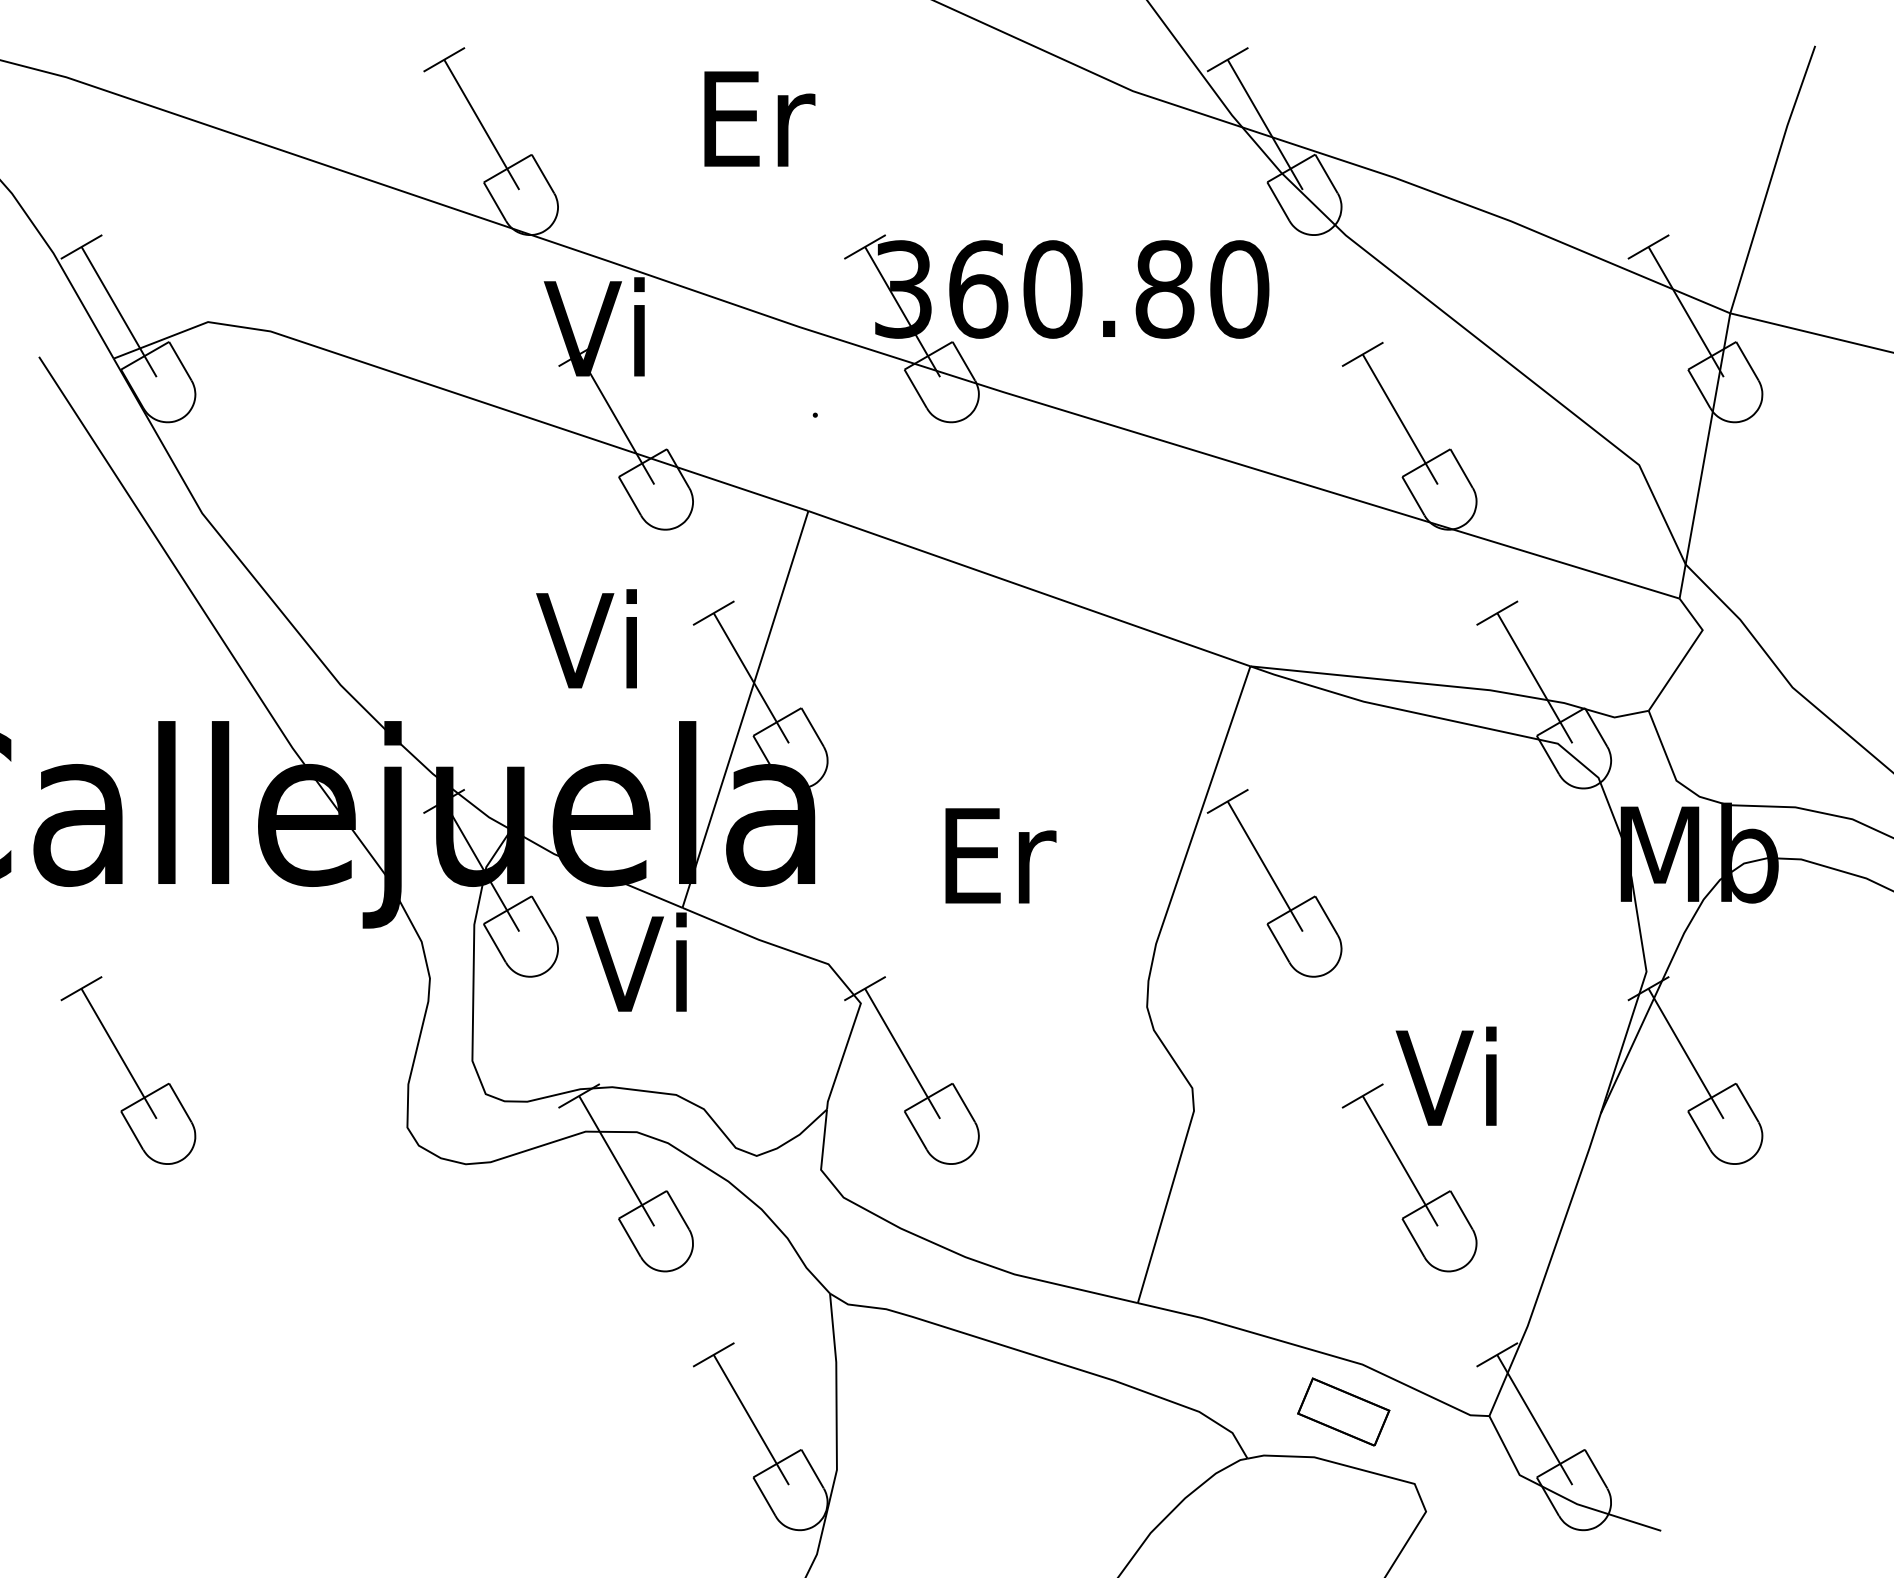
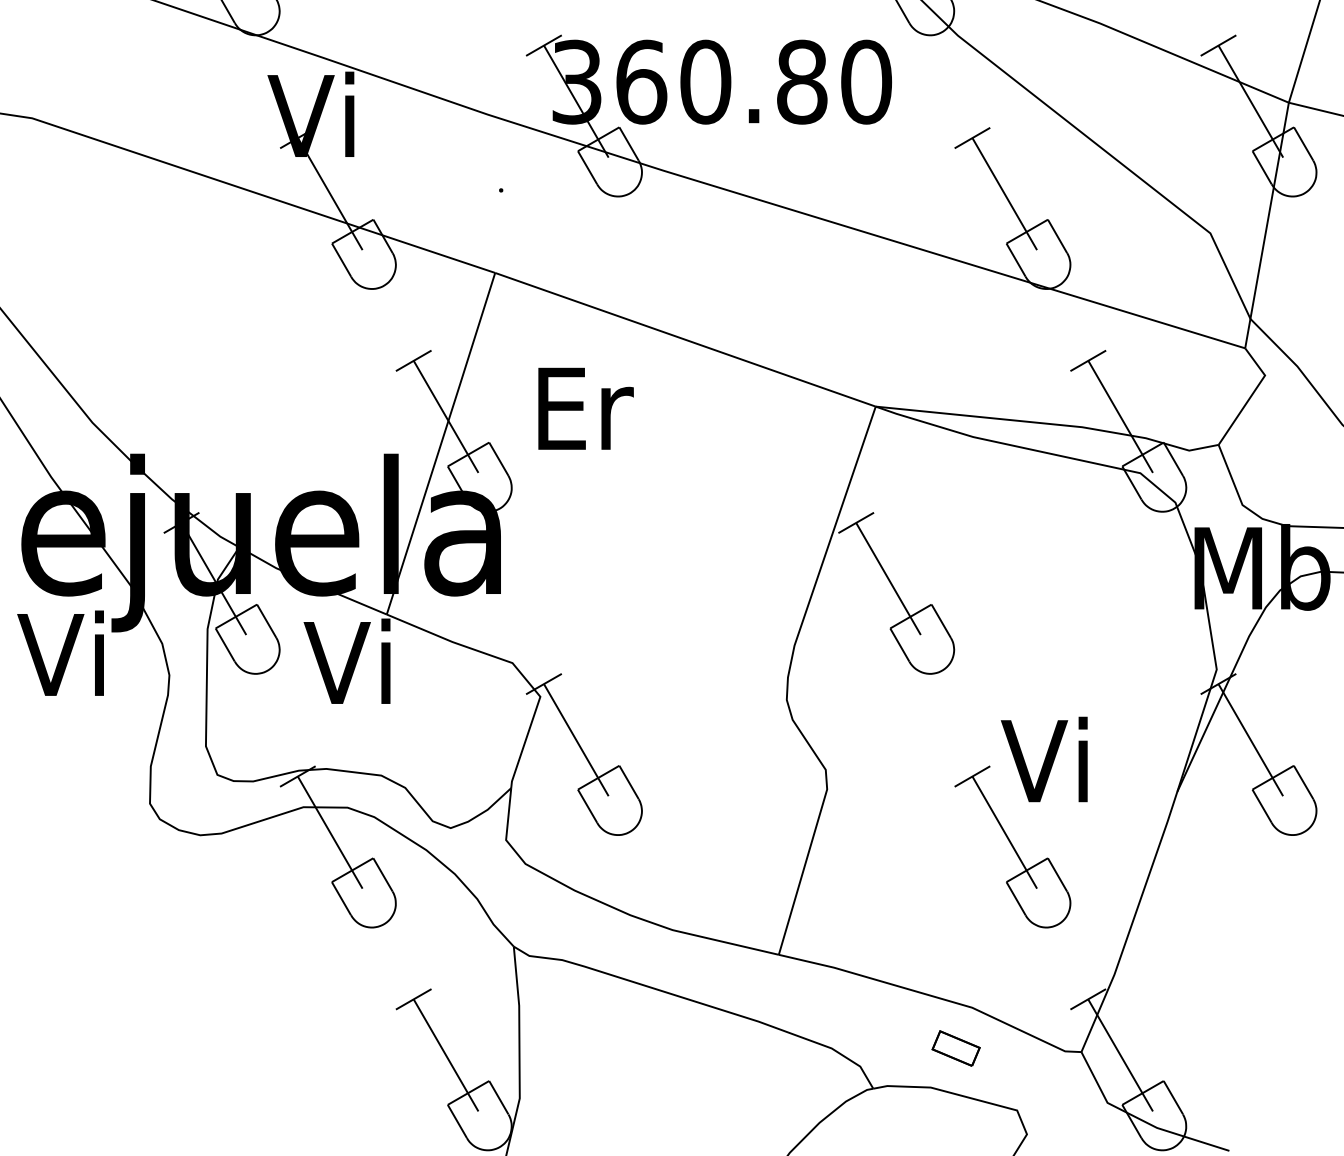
text: (586, 638) -> (60, 652), moved
text: (1000, 855) -> (585, 408), moved
part: (1343, 1411) -> (955, 1048), size x0.6

